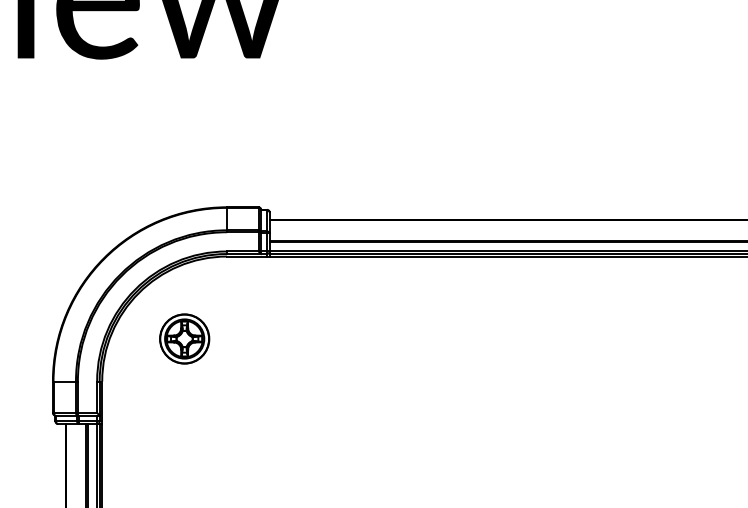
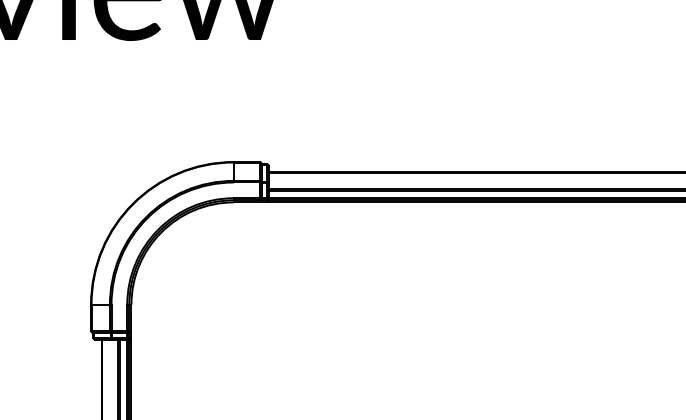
part: (184, 338) -> (198, 269), removed

